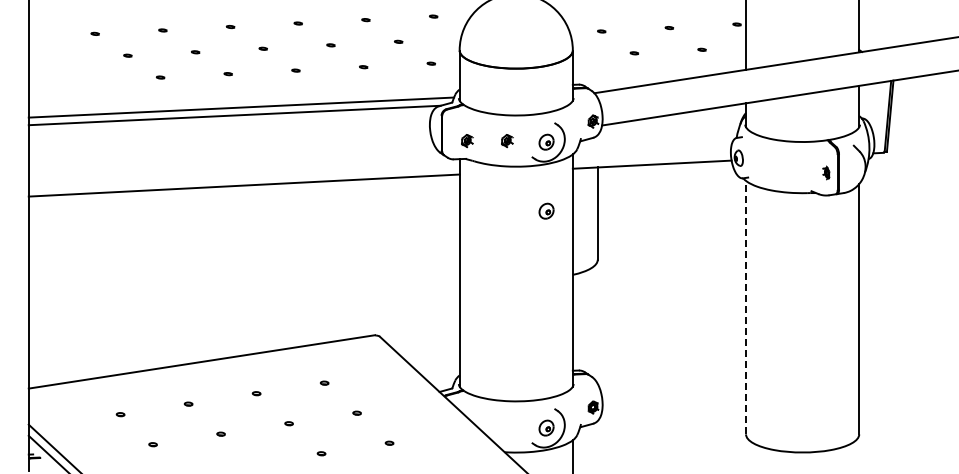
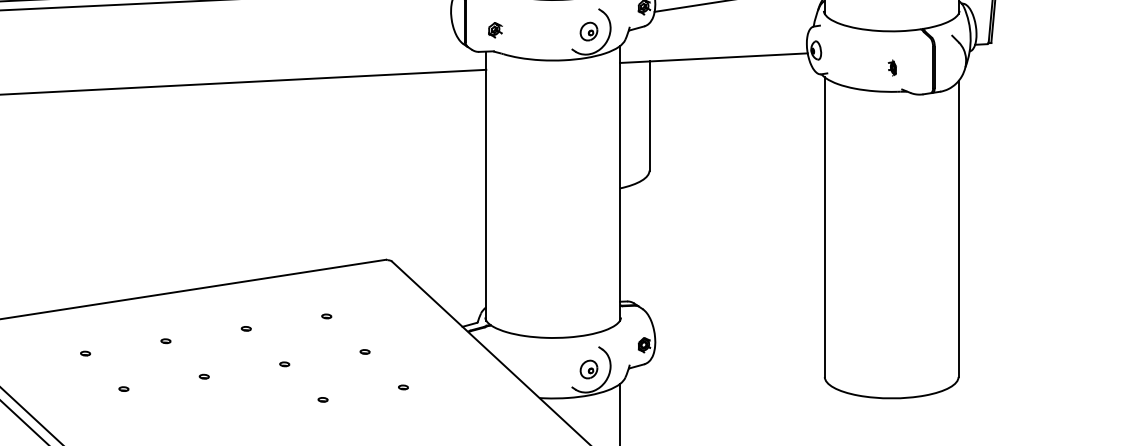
part: (507, 141) -> (542, 30), removed
part: (826, 172) -> (892, 67), moved
part: (546, 210) -> (588, 112), removed
line: (746, 307) -> (825, 226), dashed -> solid

